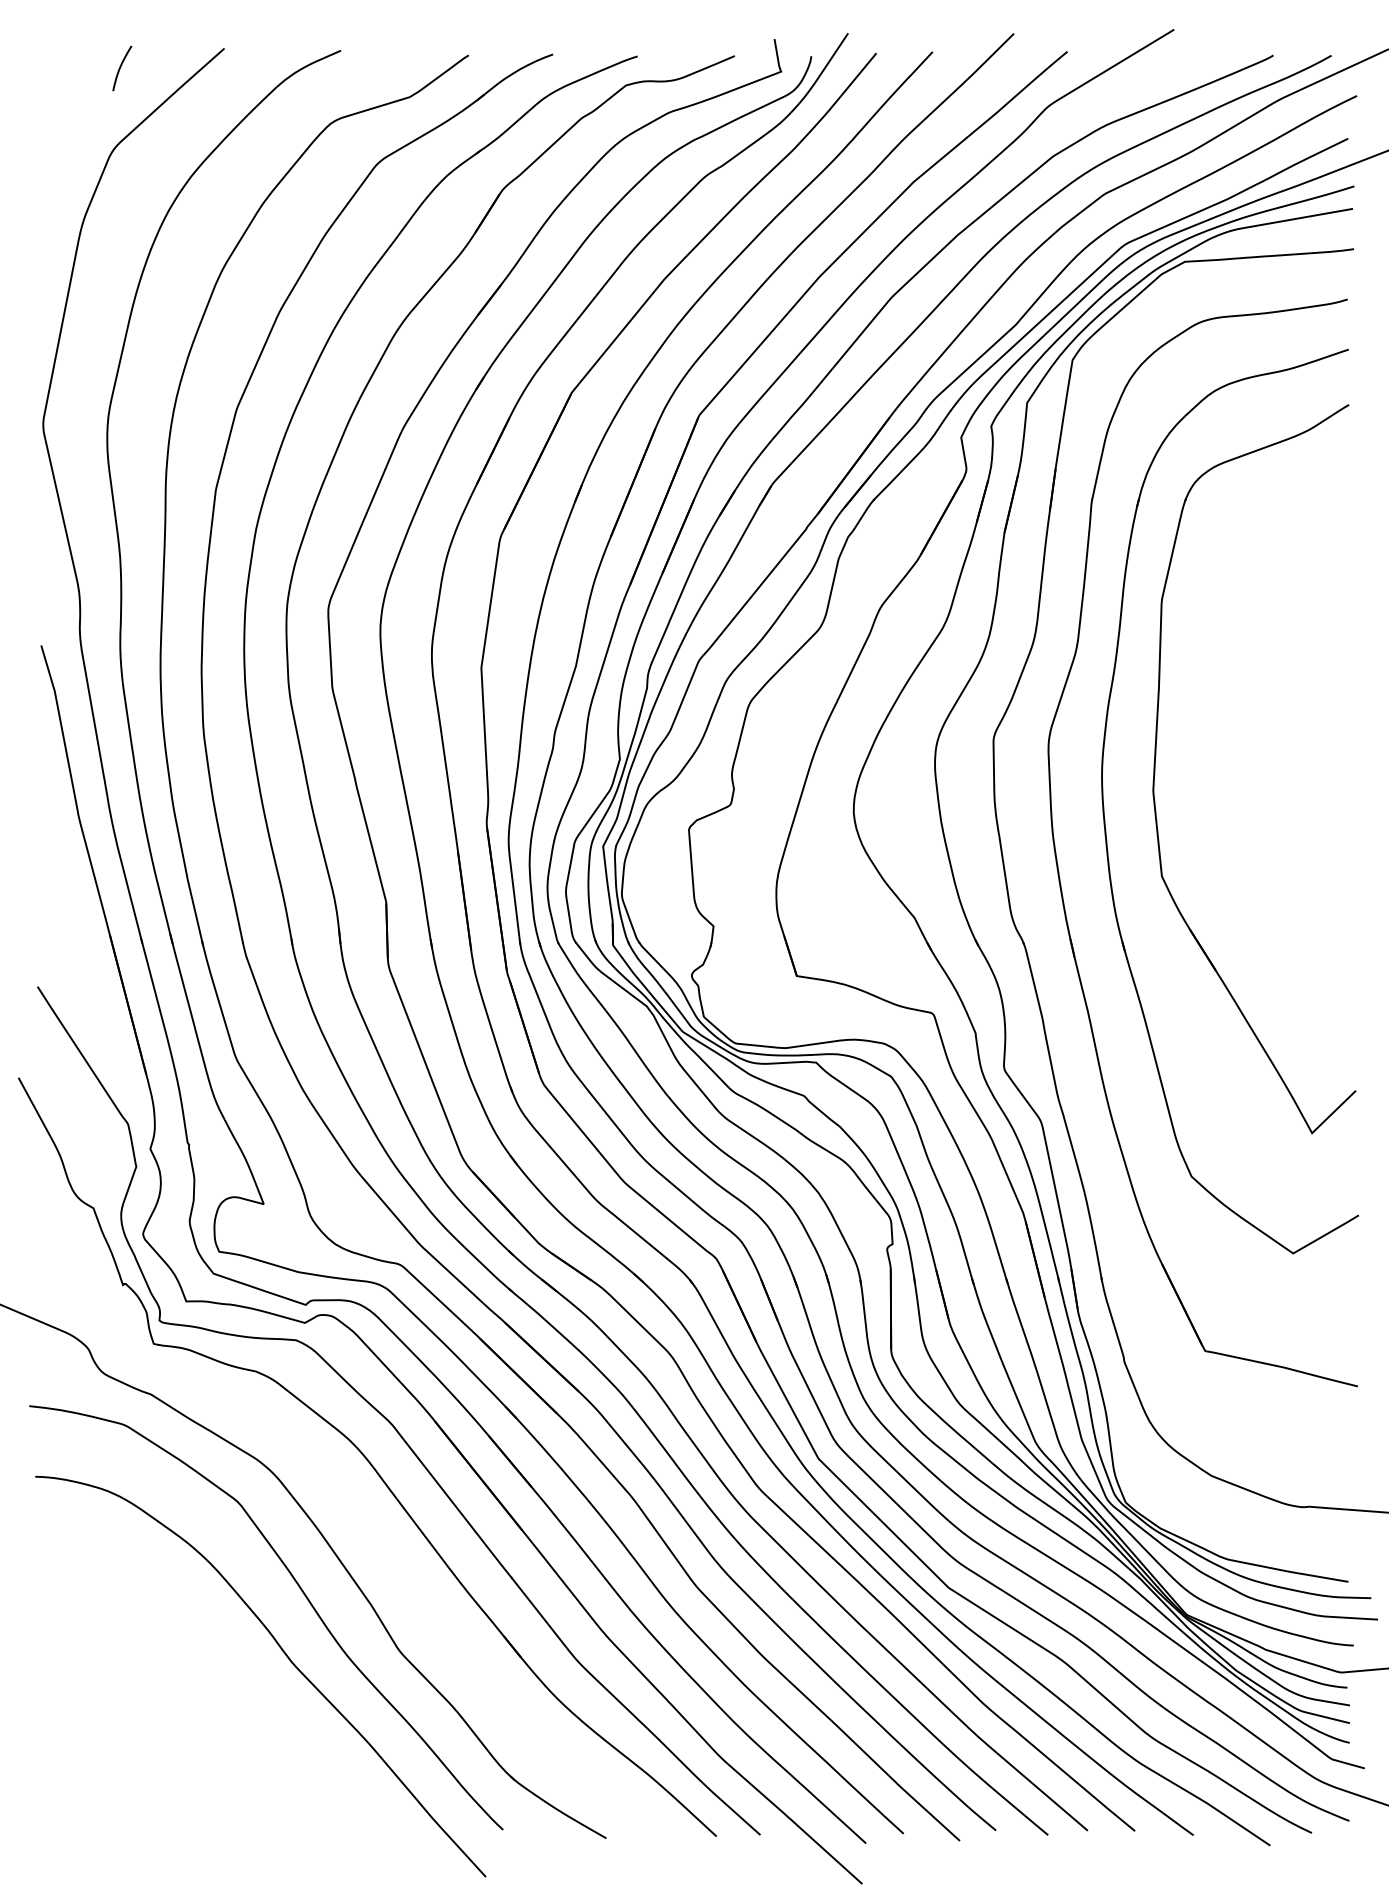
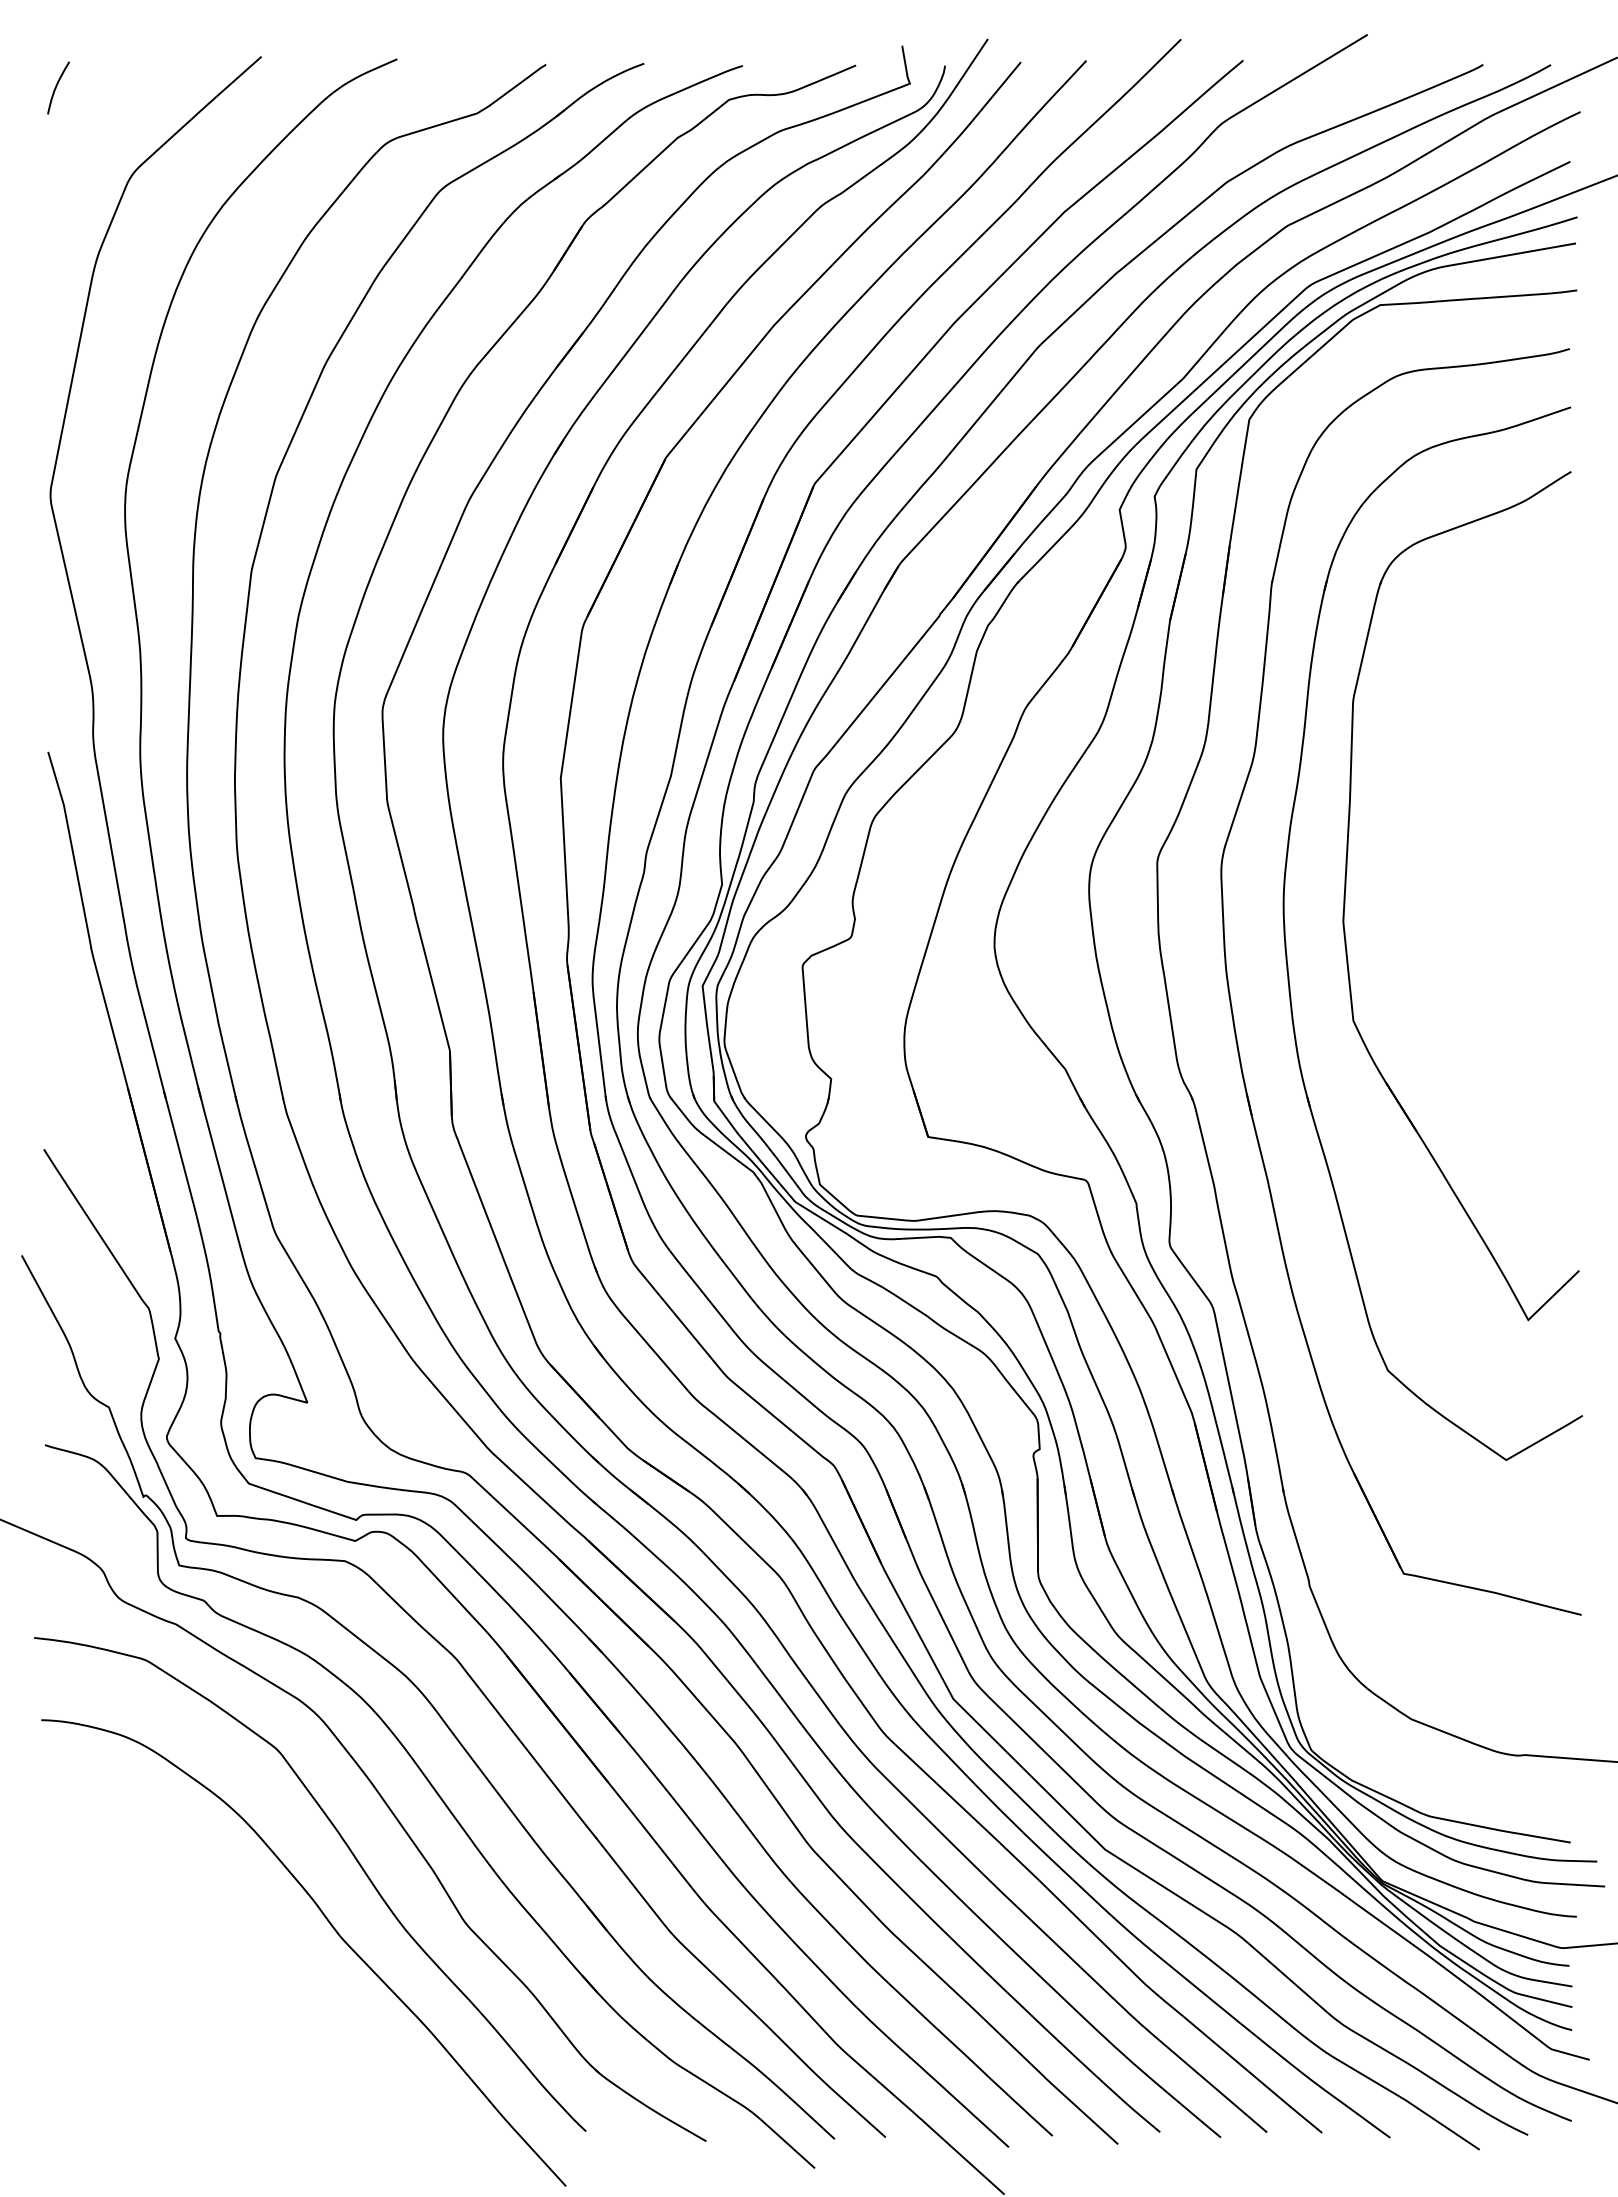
curve: (121, 67) -> (57, 86), moved
part: (377, 1544) -> (439, 1798), added

